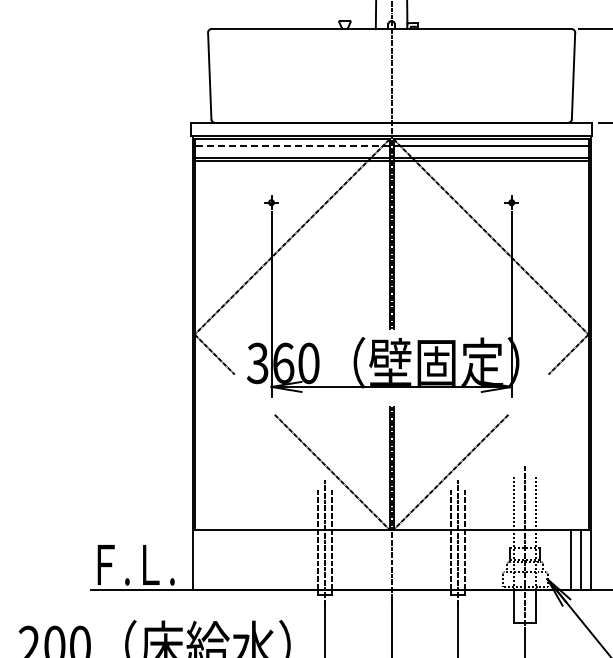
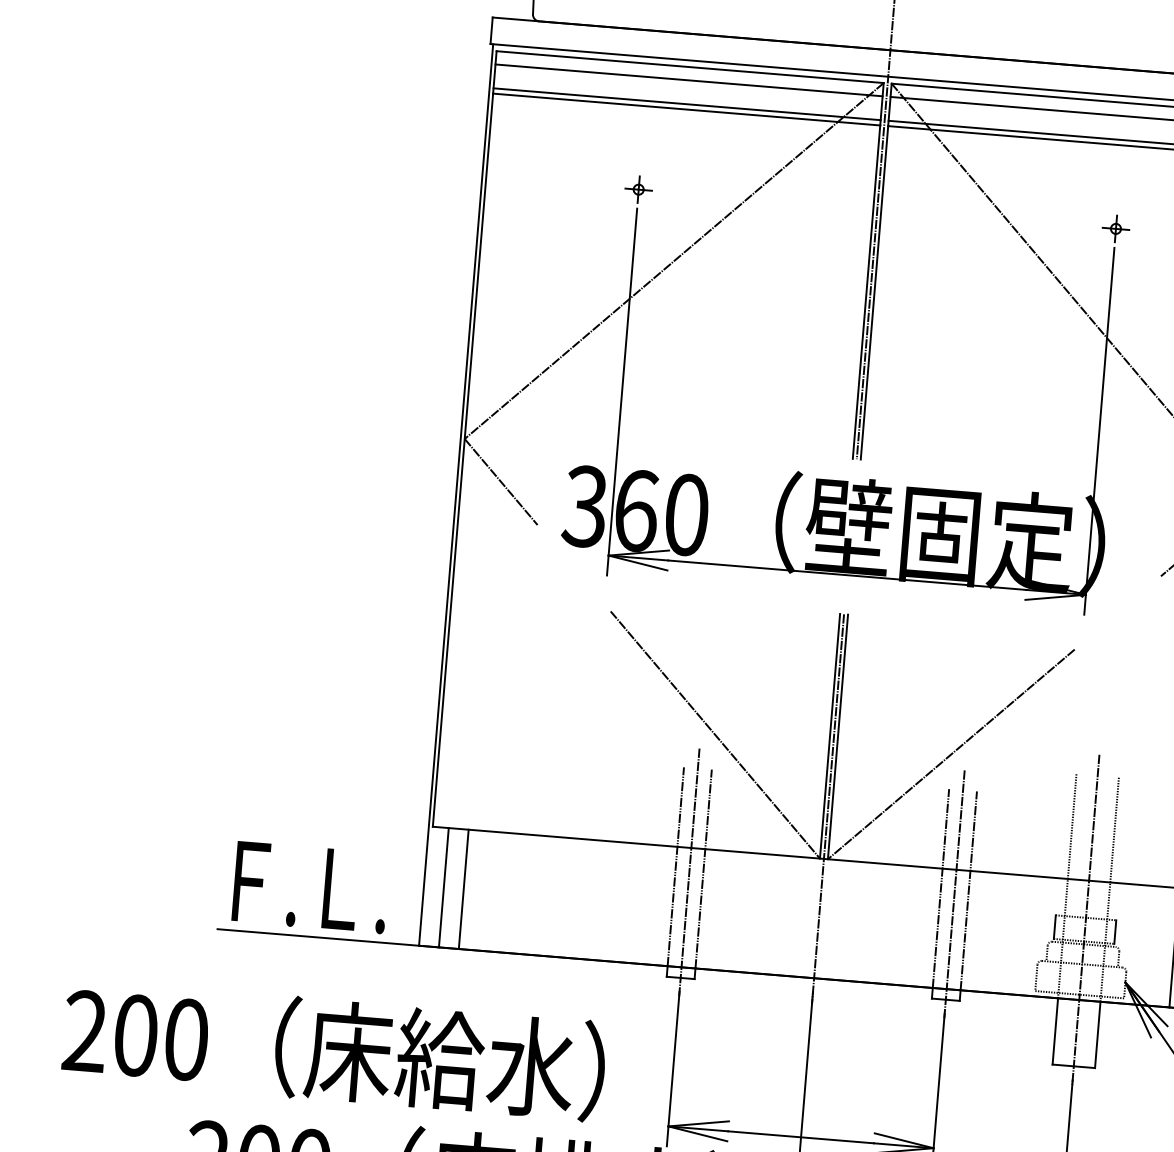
line: (291, 146) -> (687, 81), dashed -> solid
line: (202, 559) -> (443, 887), added
line: (212, 559) -> (463, 888), added

